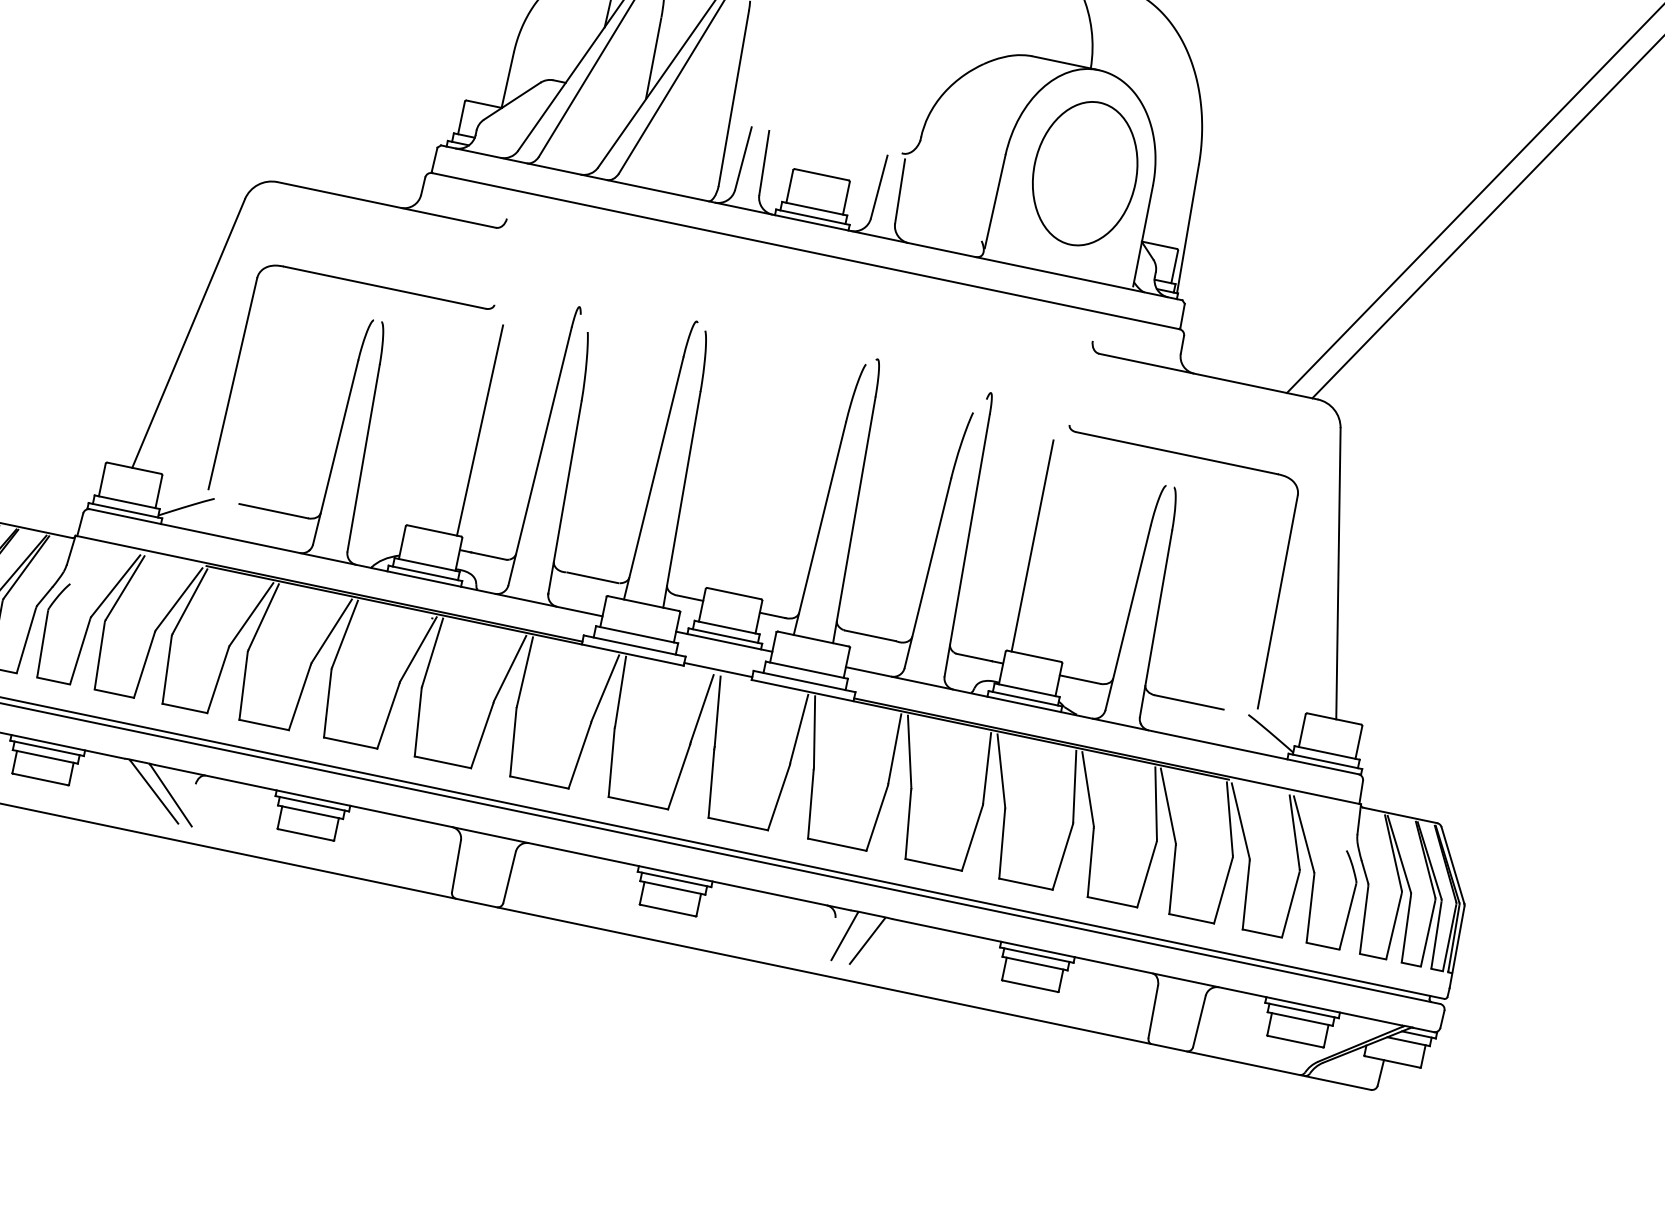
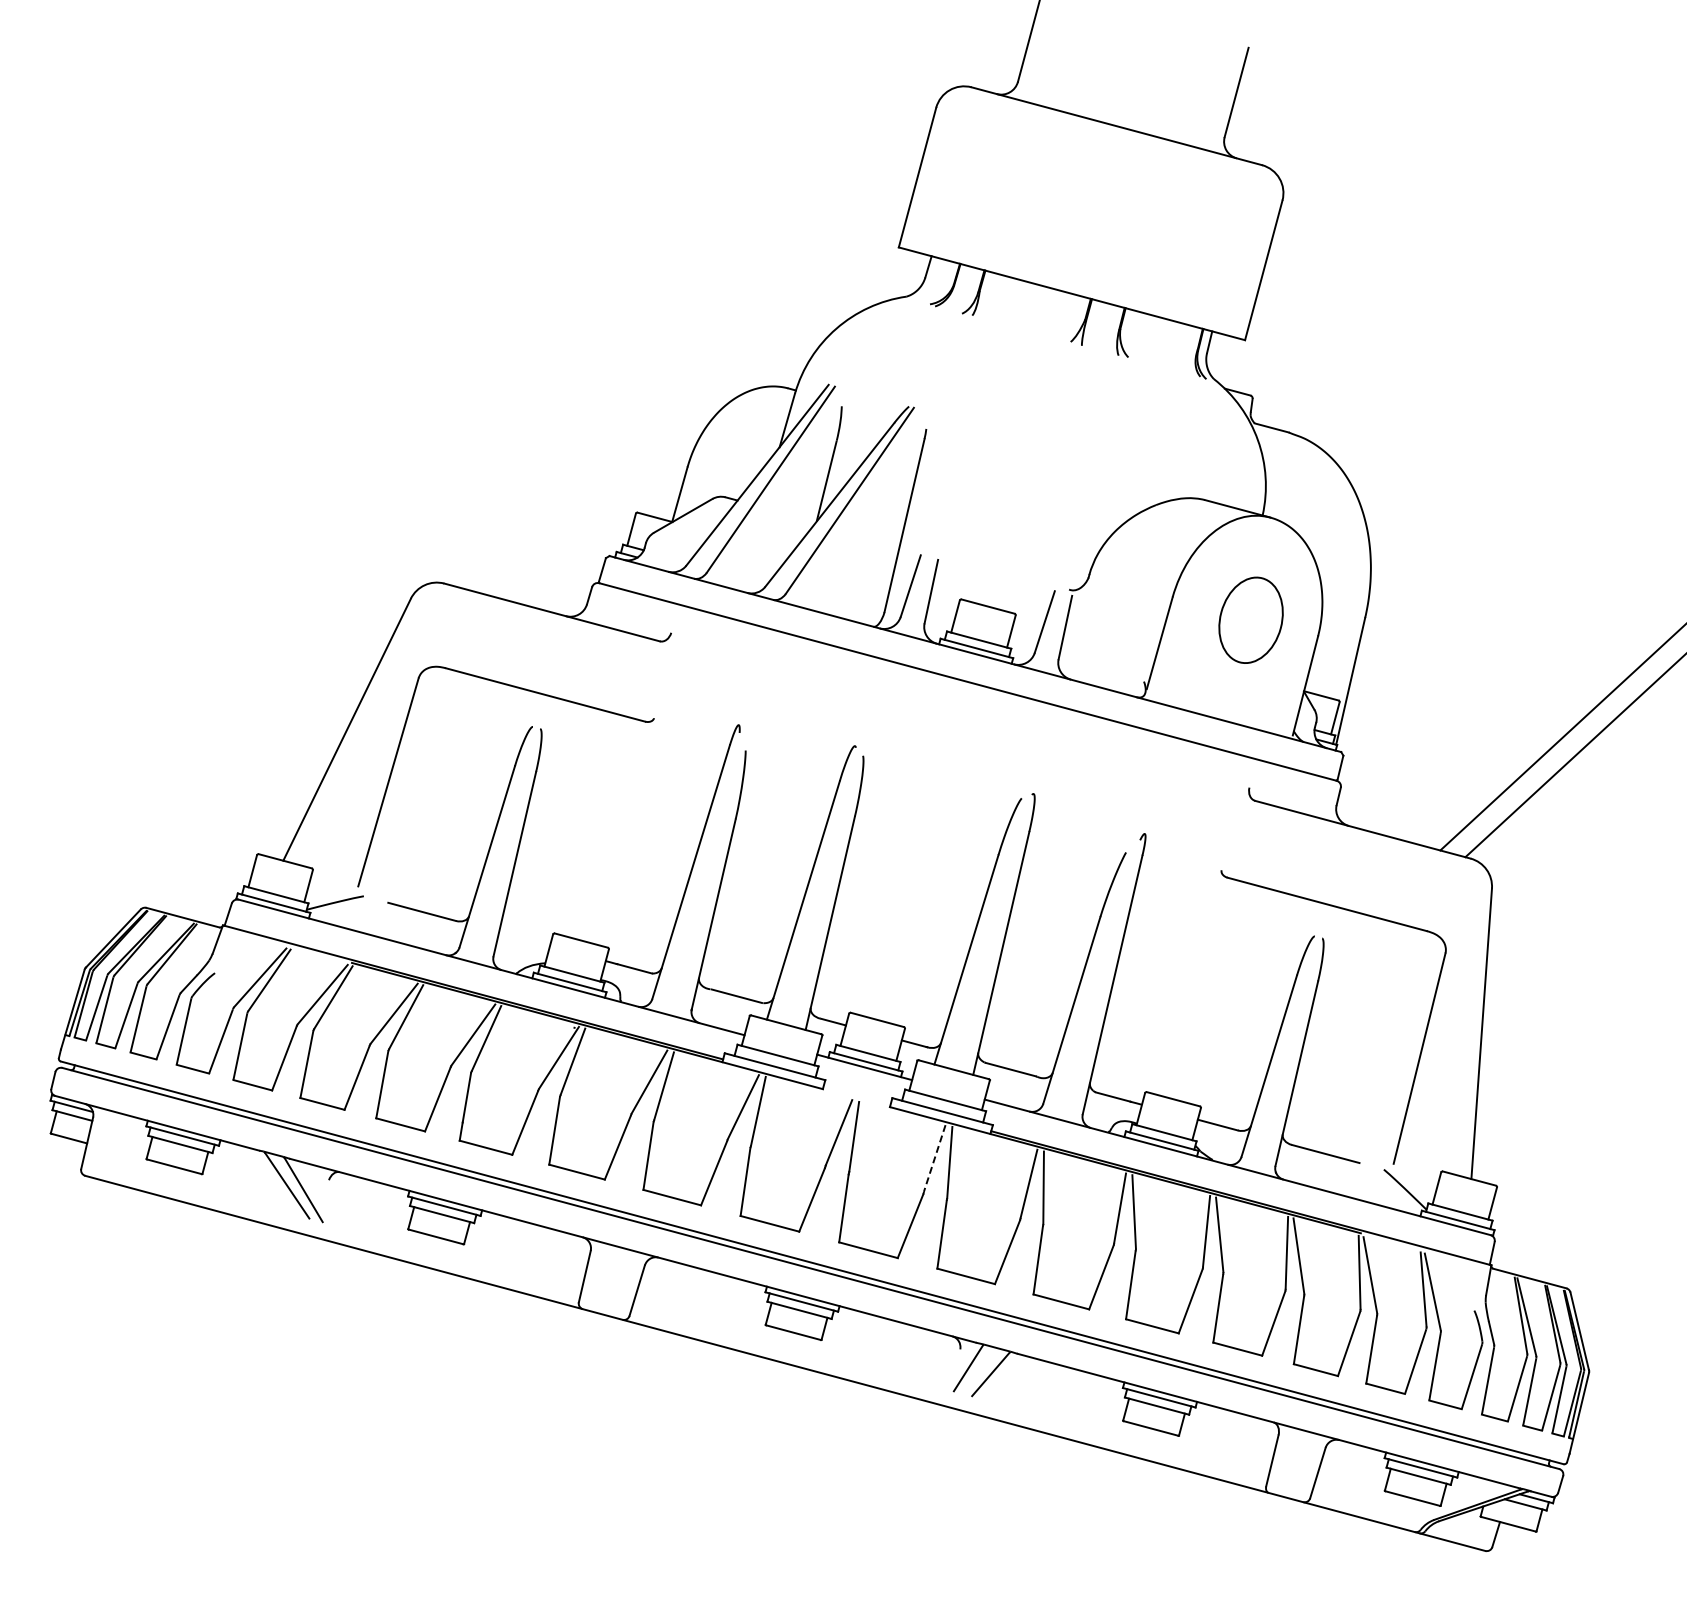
part: (1084, 173) -> (1250, 620), size x0.6
line: (479, 430) -> (632, 842), removed
line: (1032, 545) -> (1177, 988), removed
line: (717, 670) -> (856, 1095), removed
line: (799, 728) -> (934, 1158), solid -> dashed

